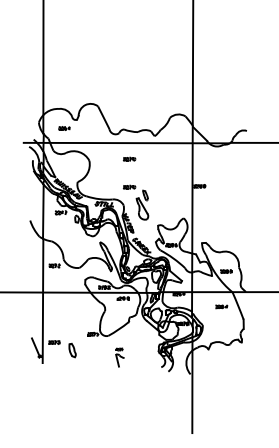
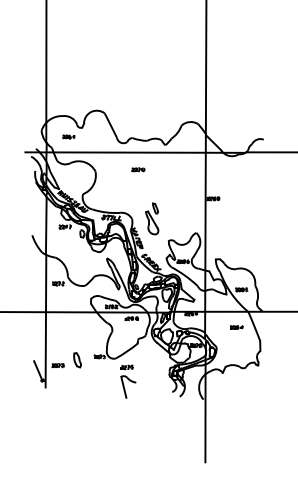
part: (129, 186) -> (138, 198), removed
part: (72, 350) -> (77, 360), moved
part: (119, 357) -> (127, 381), size x1.67

